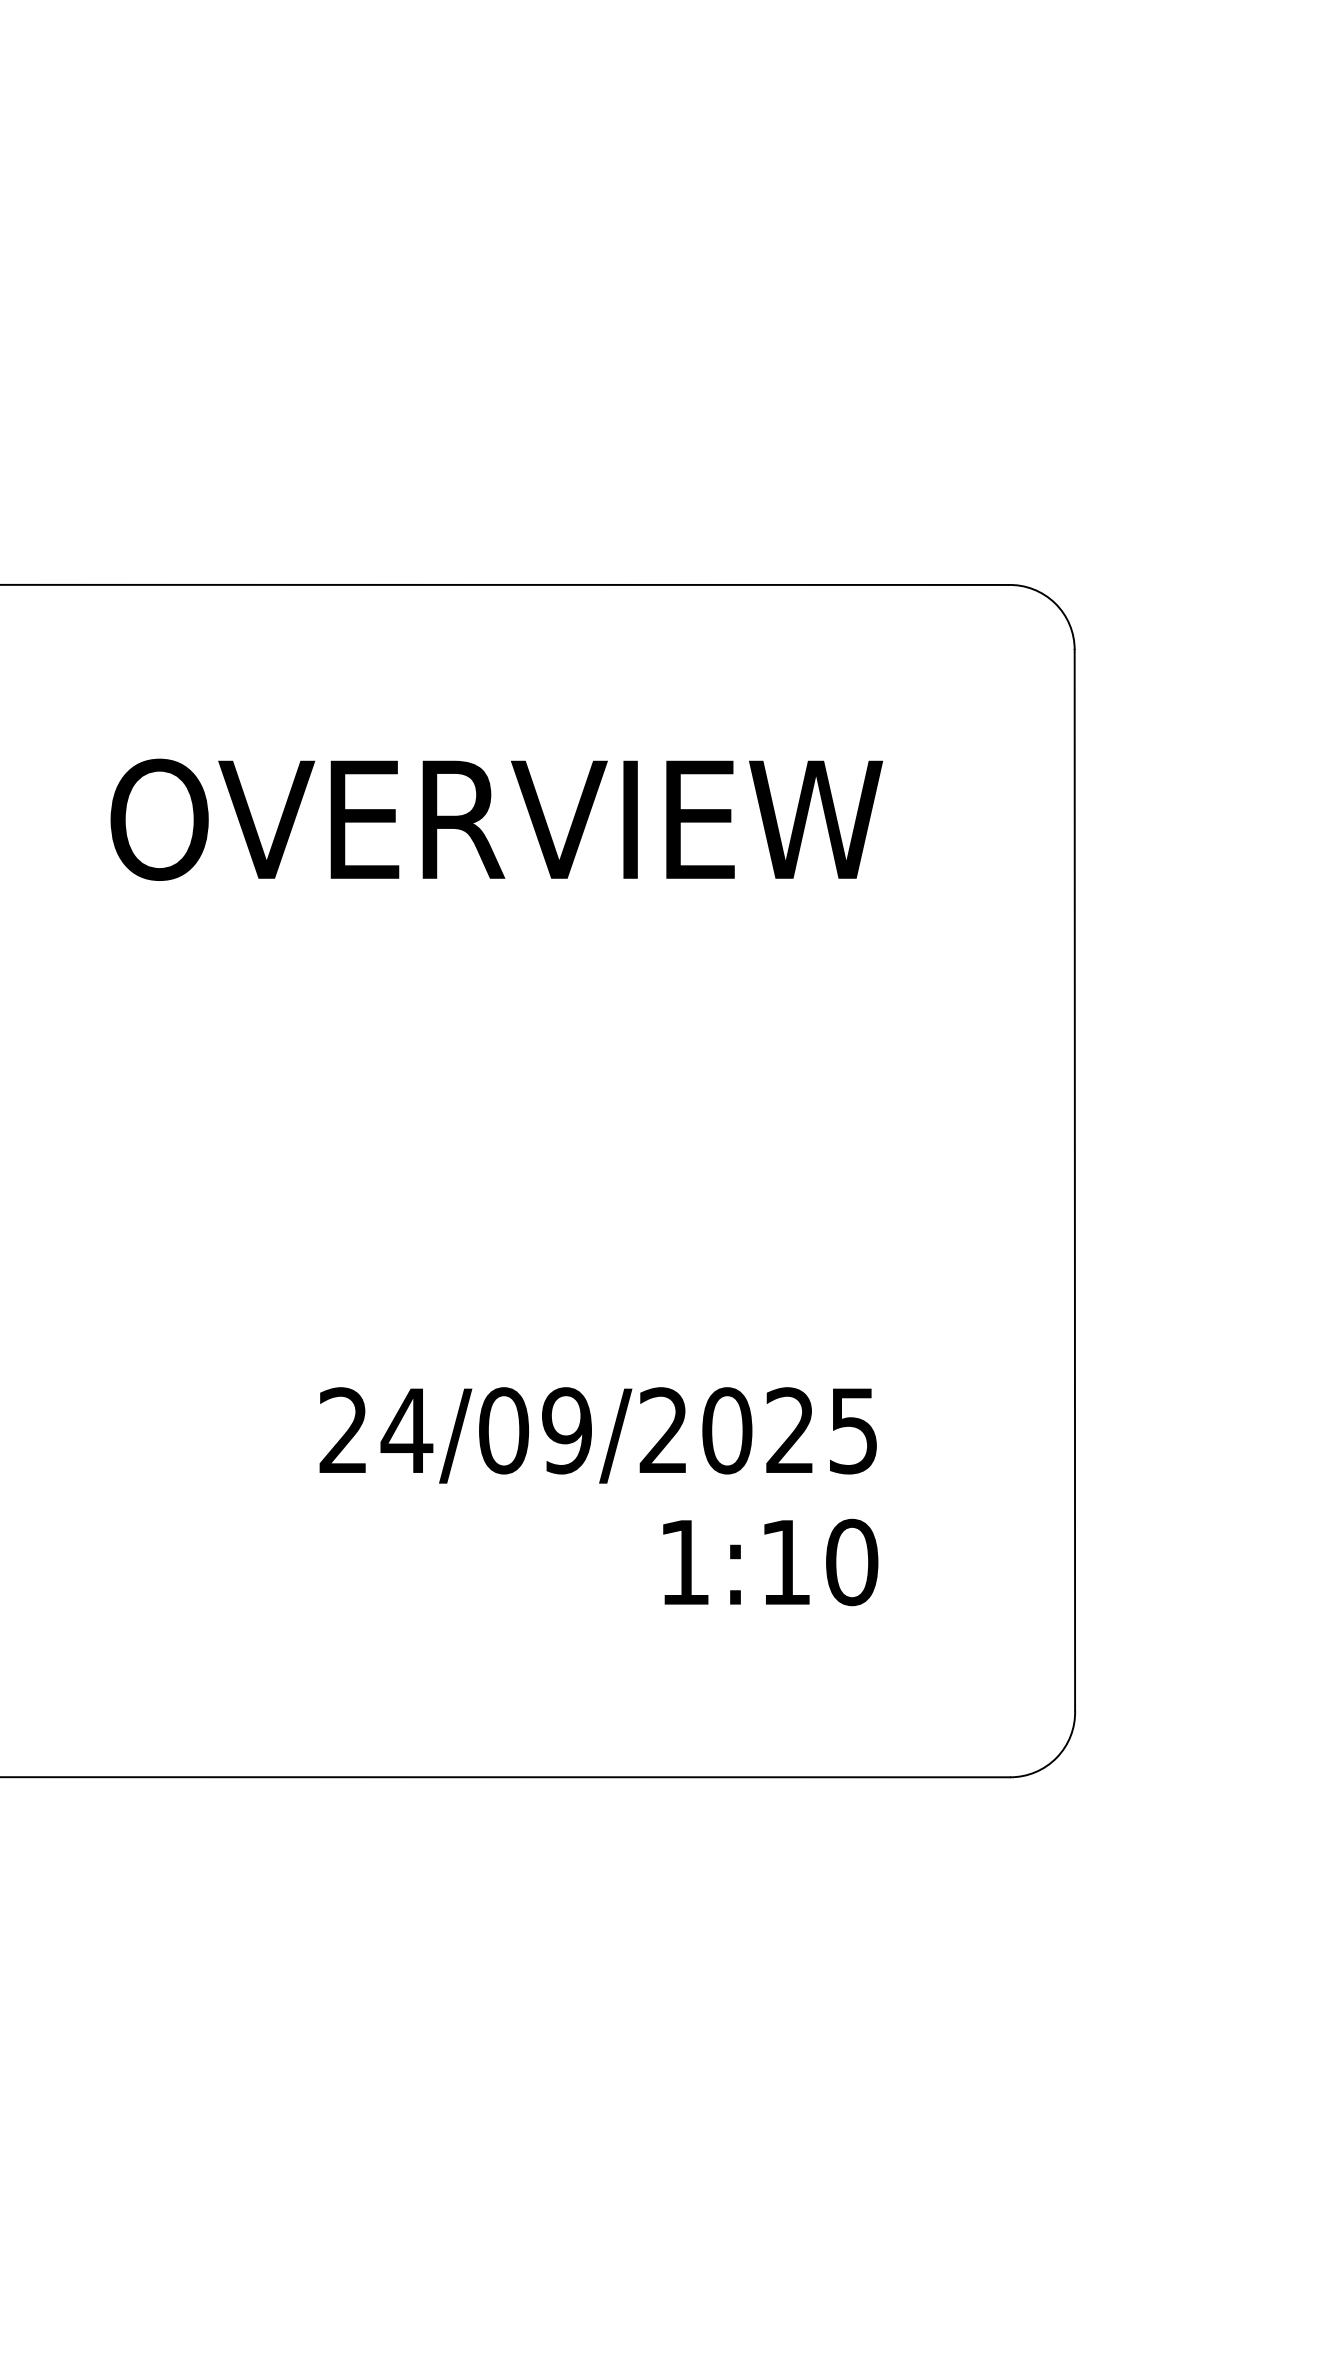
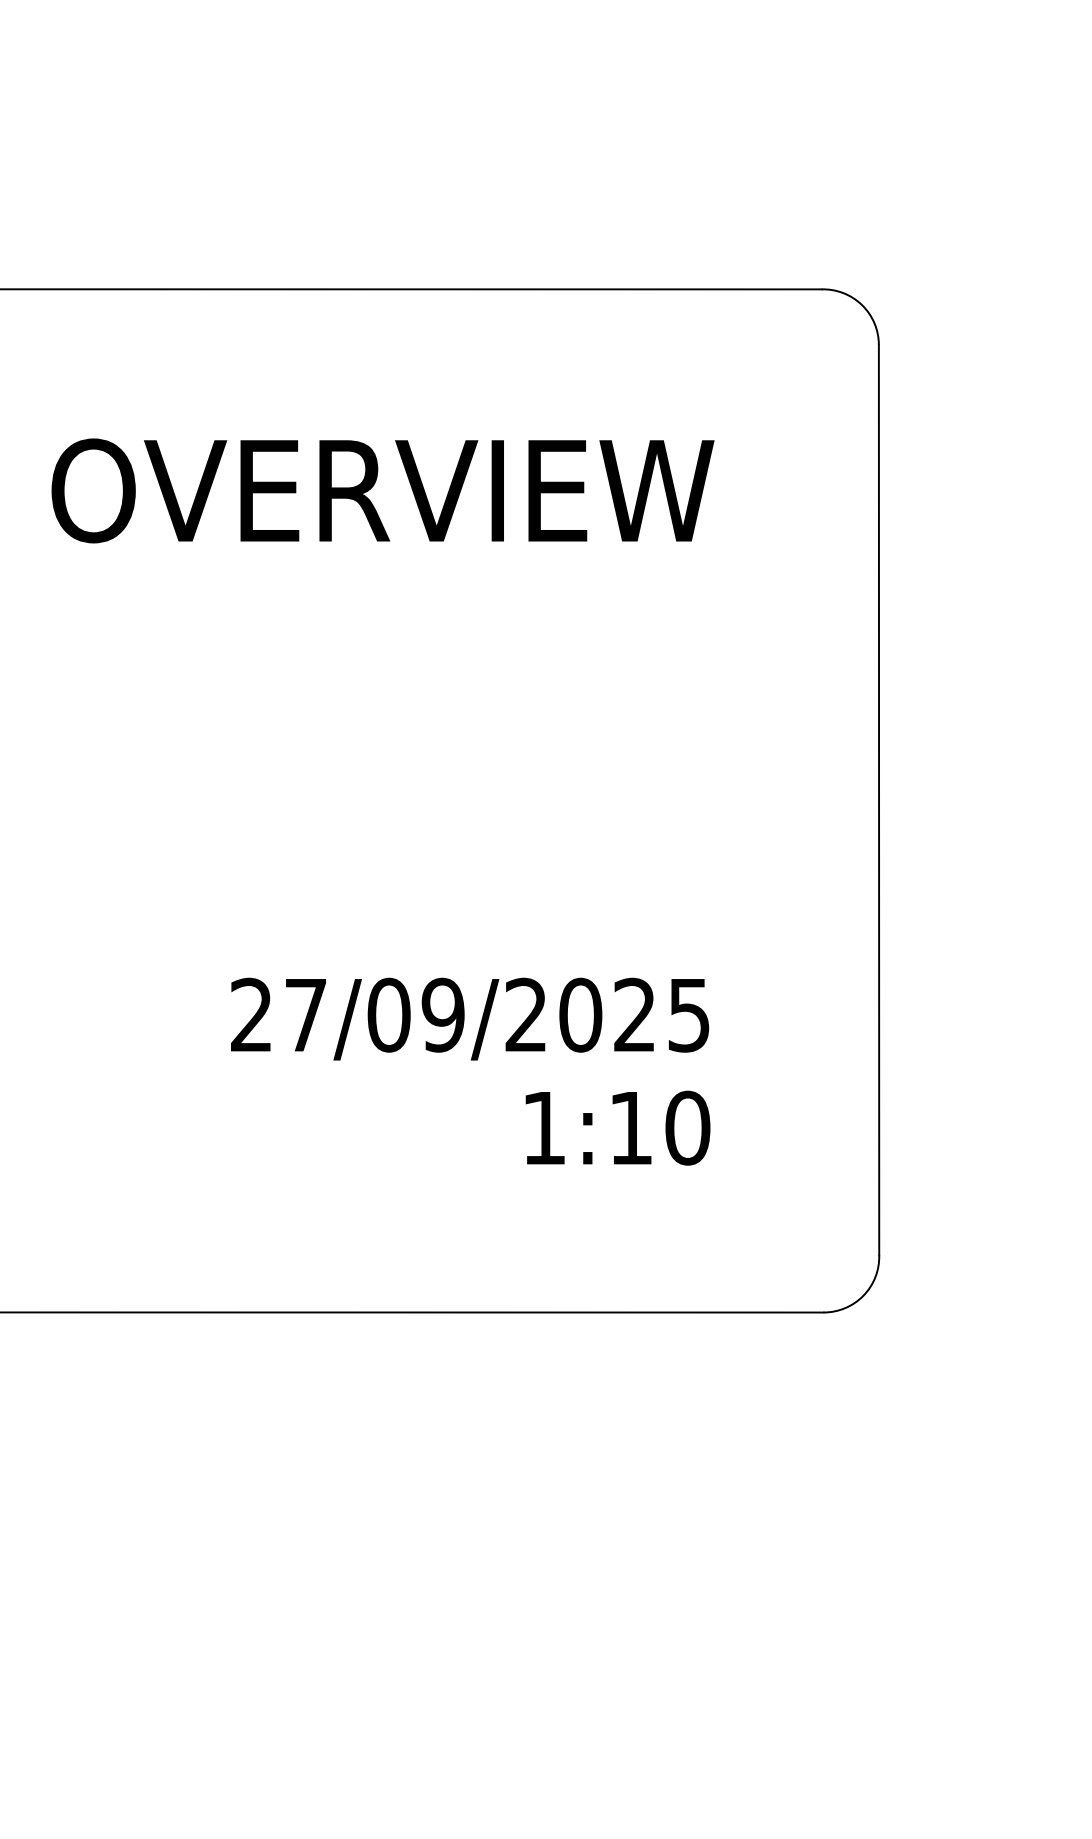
text: (406, 1430) -> (305, 1014), 24/09/2025 -> 27/09/2025

